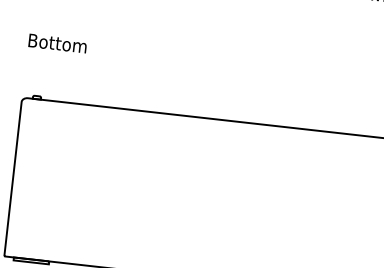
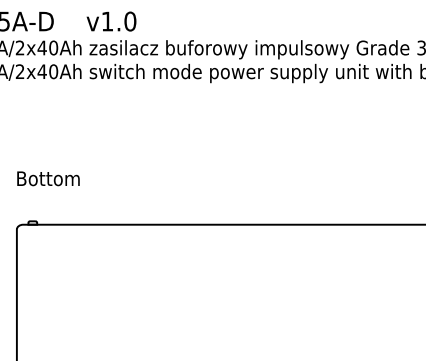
text: (57, 43) -> (48, 178), moved

